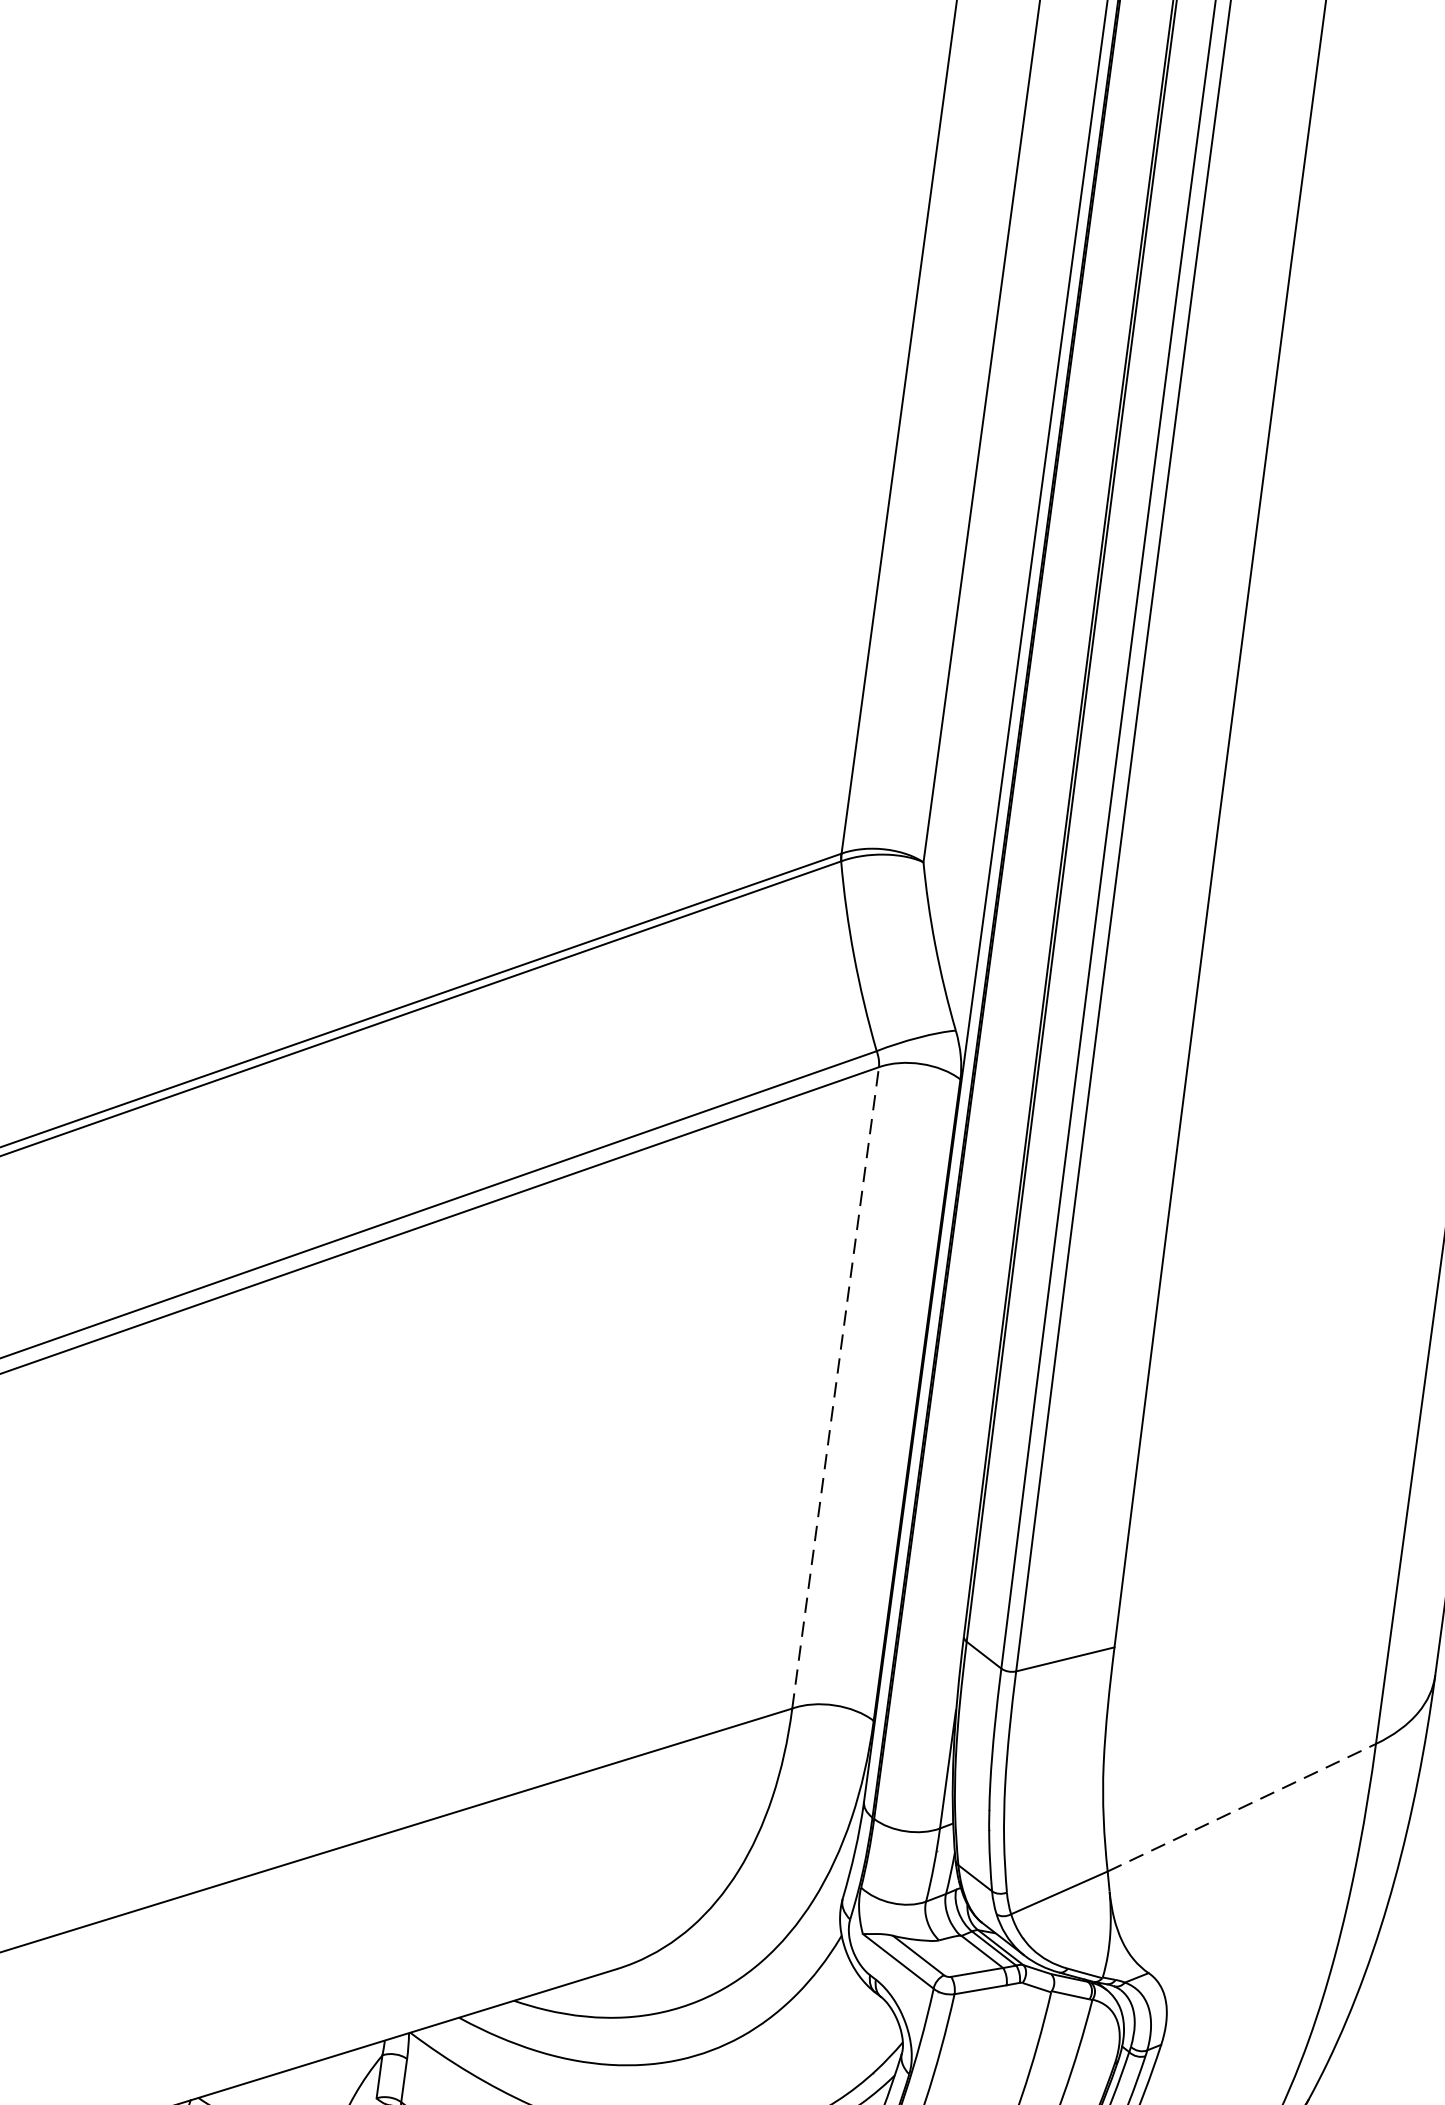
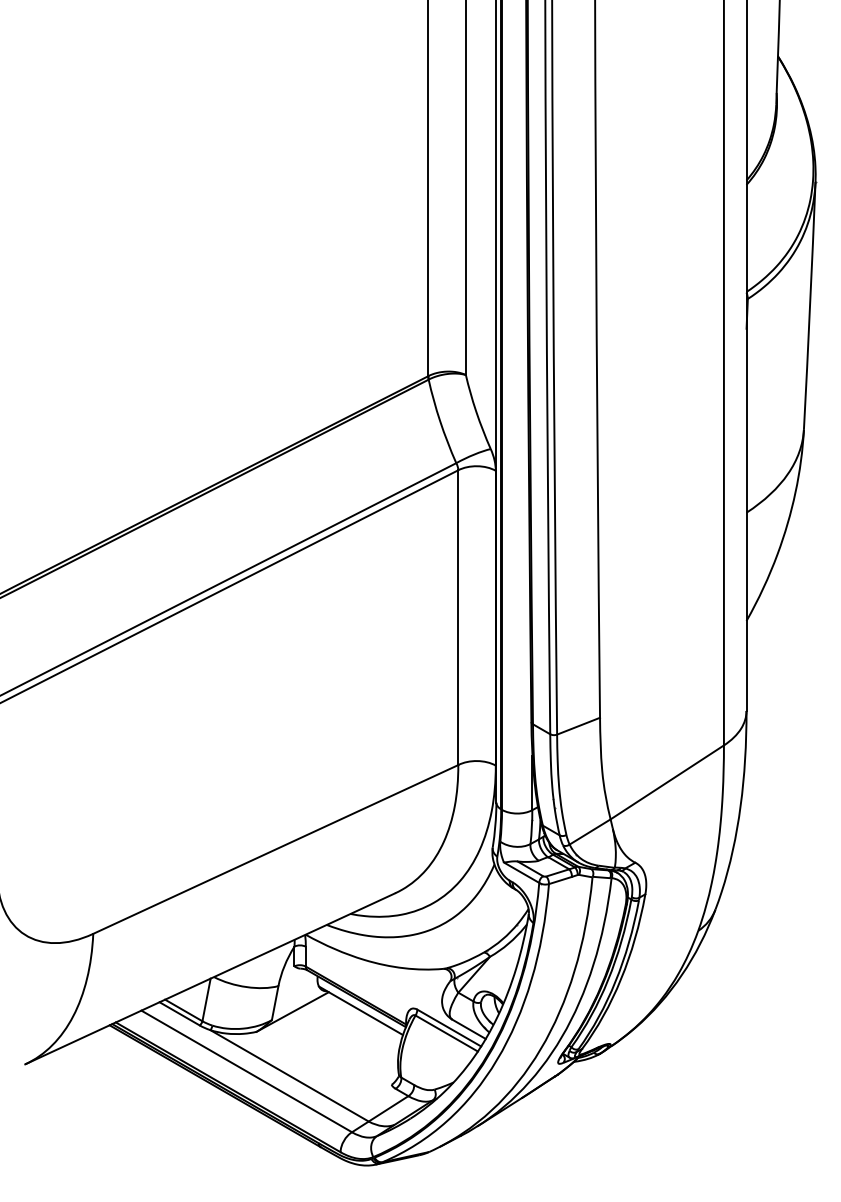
line: (836, 1387) -> (458, 617), dashed -> solid
line: (1242, 1808) -> (667, 782), dashed -> solid

